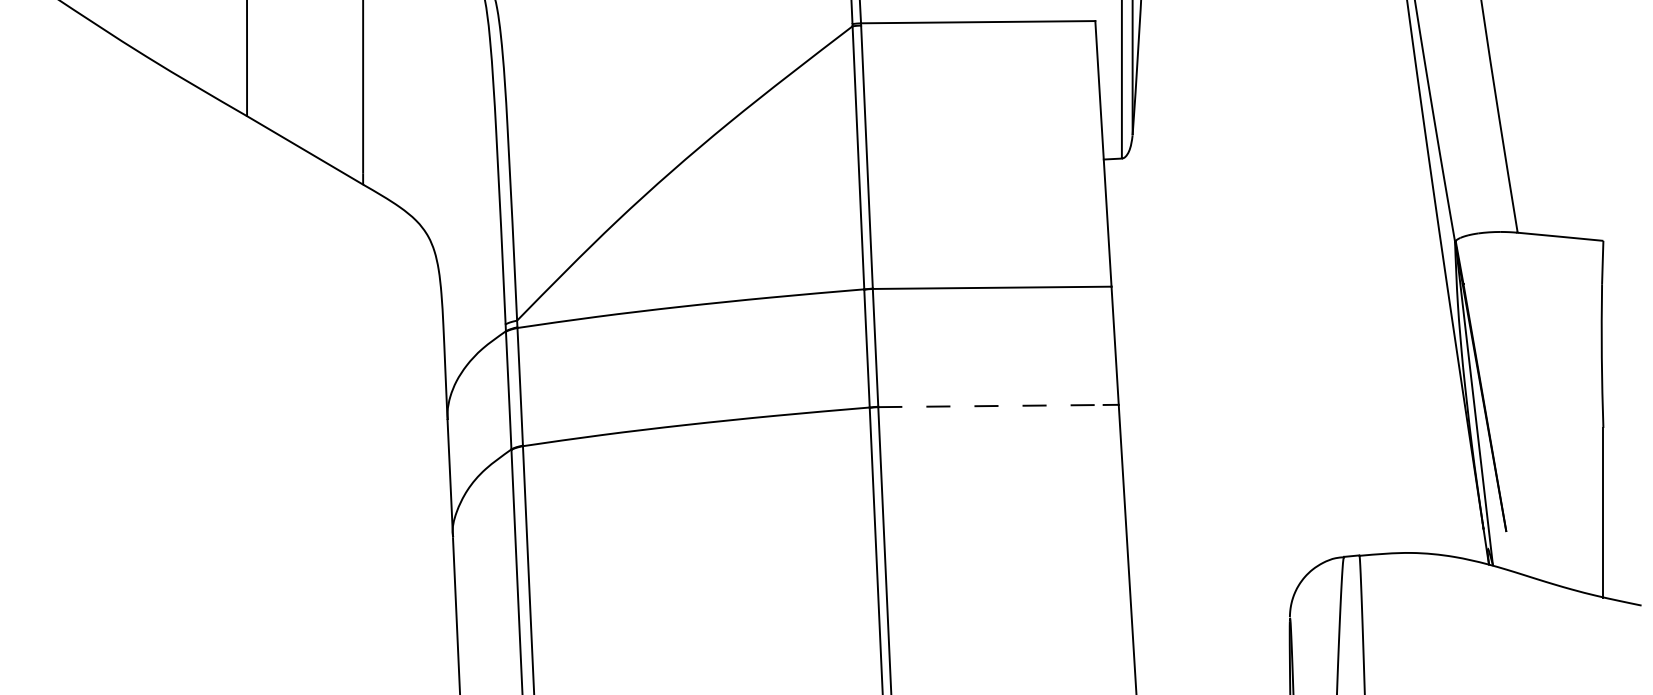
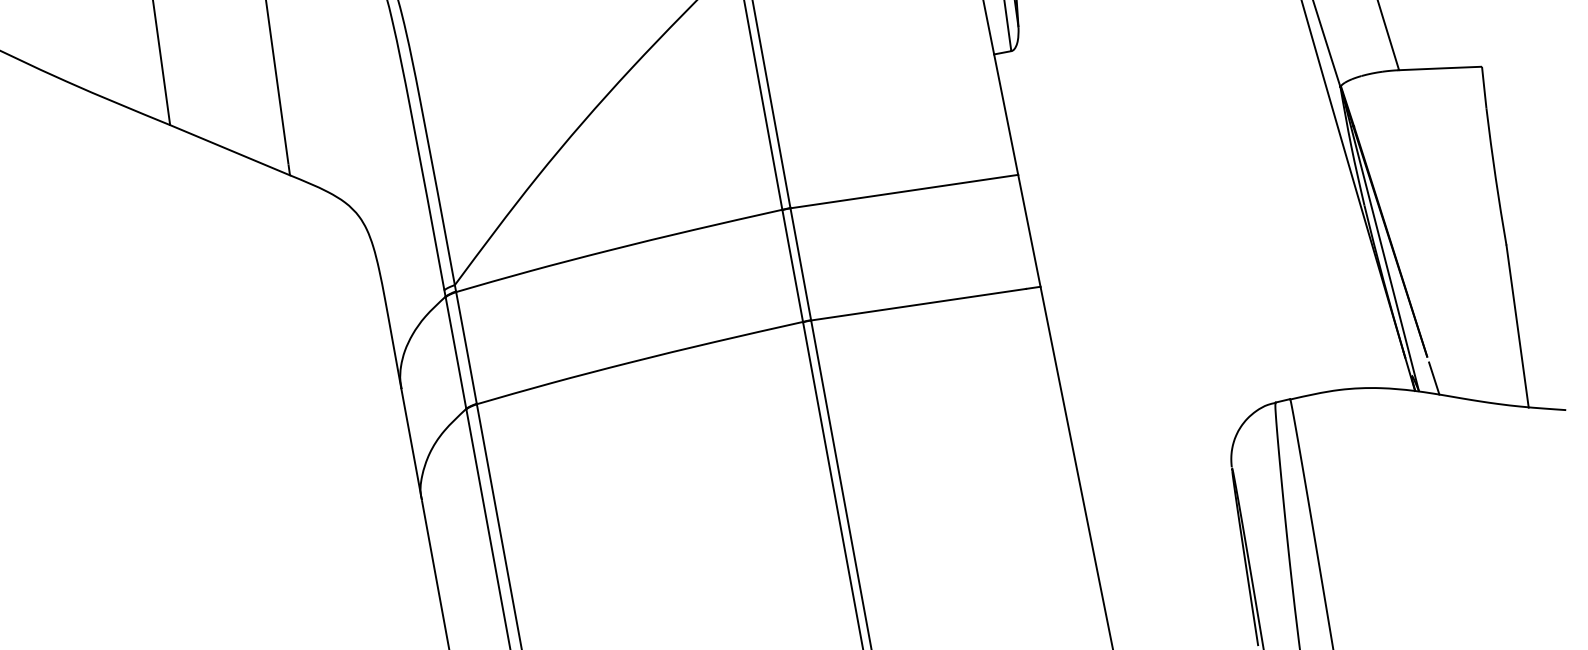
line: (990, 406) -> (918, 305), dashed -> solid
line: (1510, 554) -> (1434, 378), added

